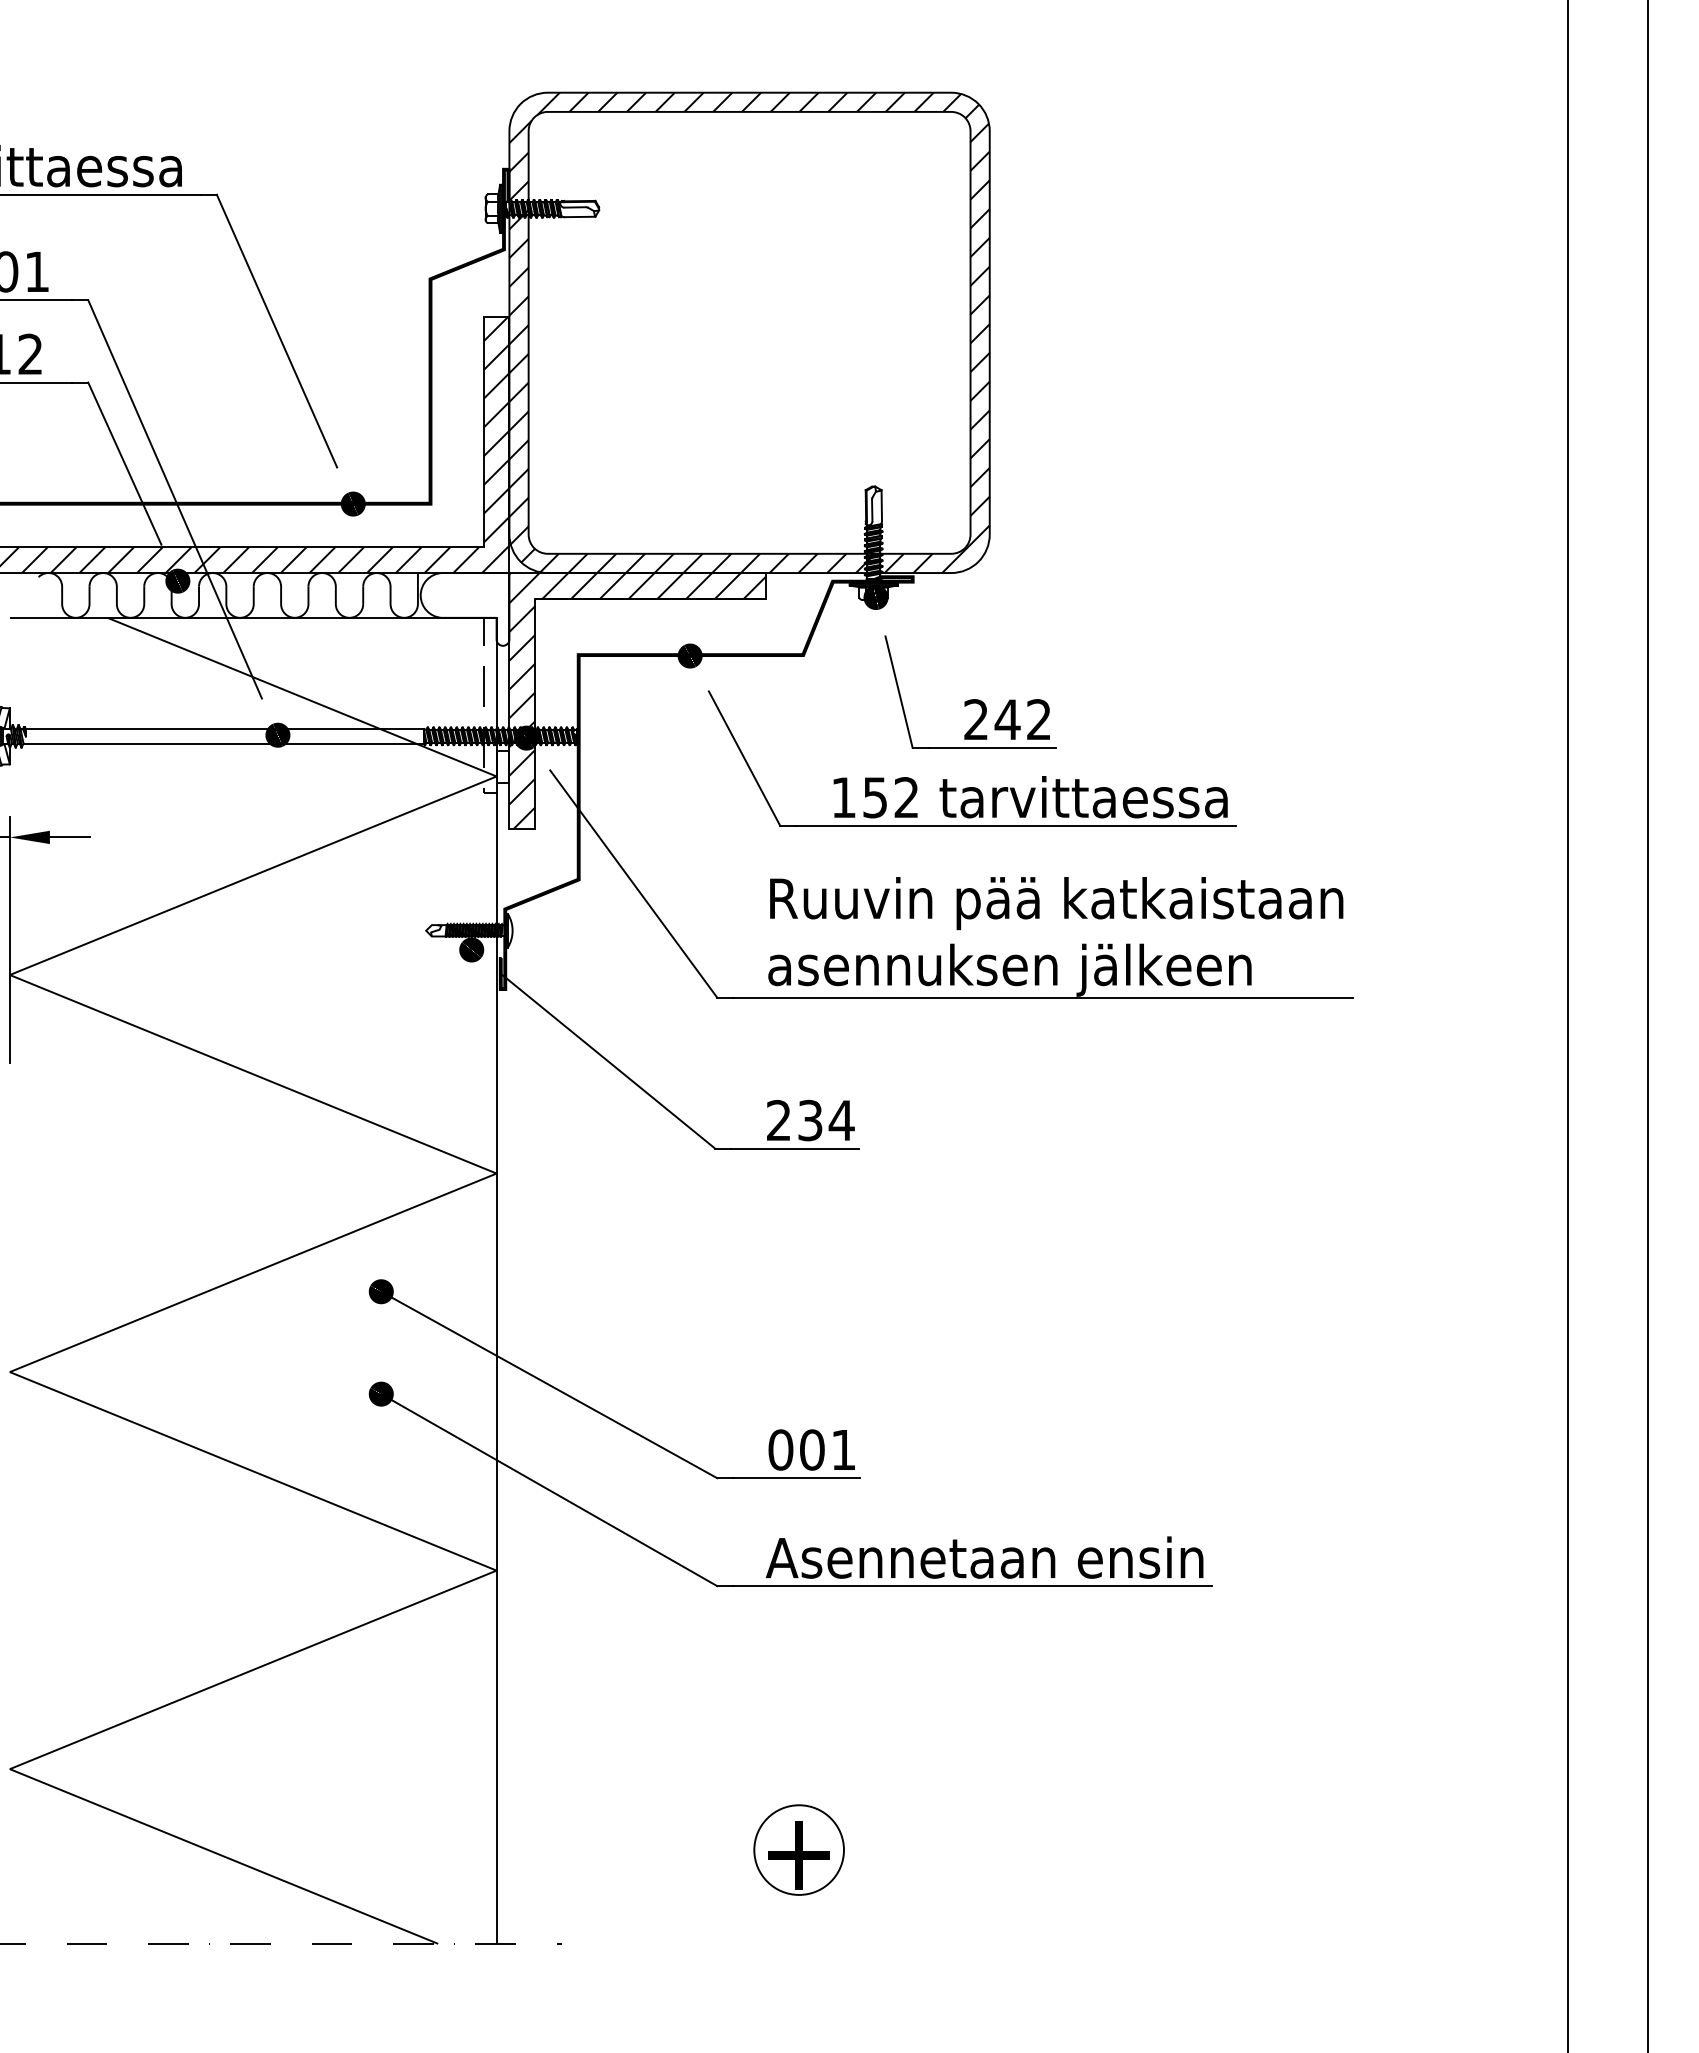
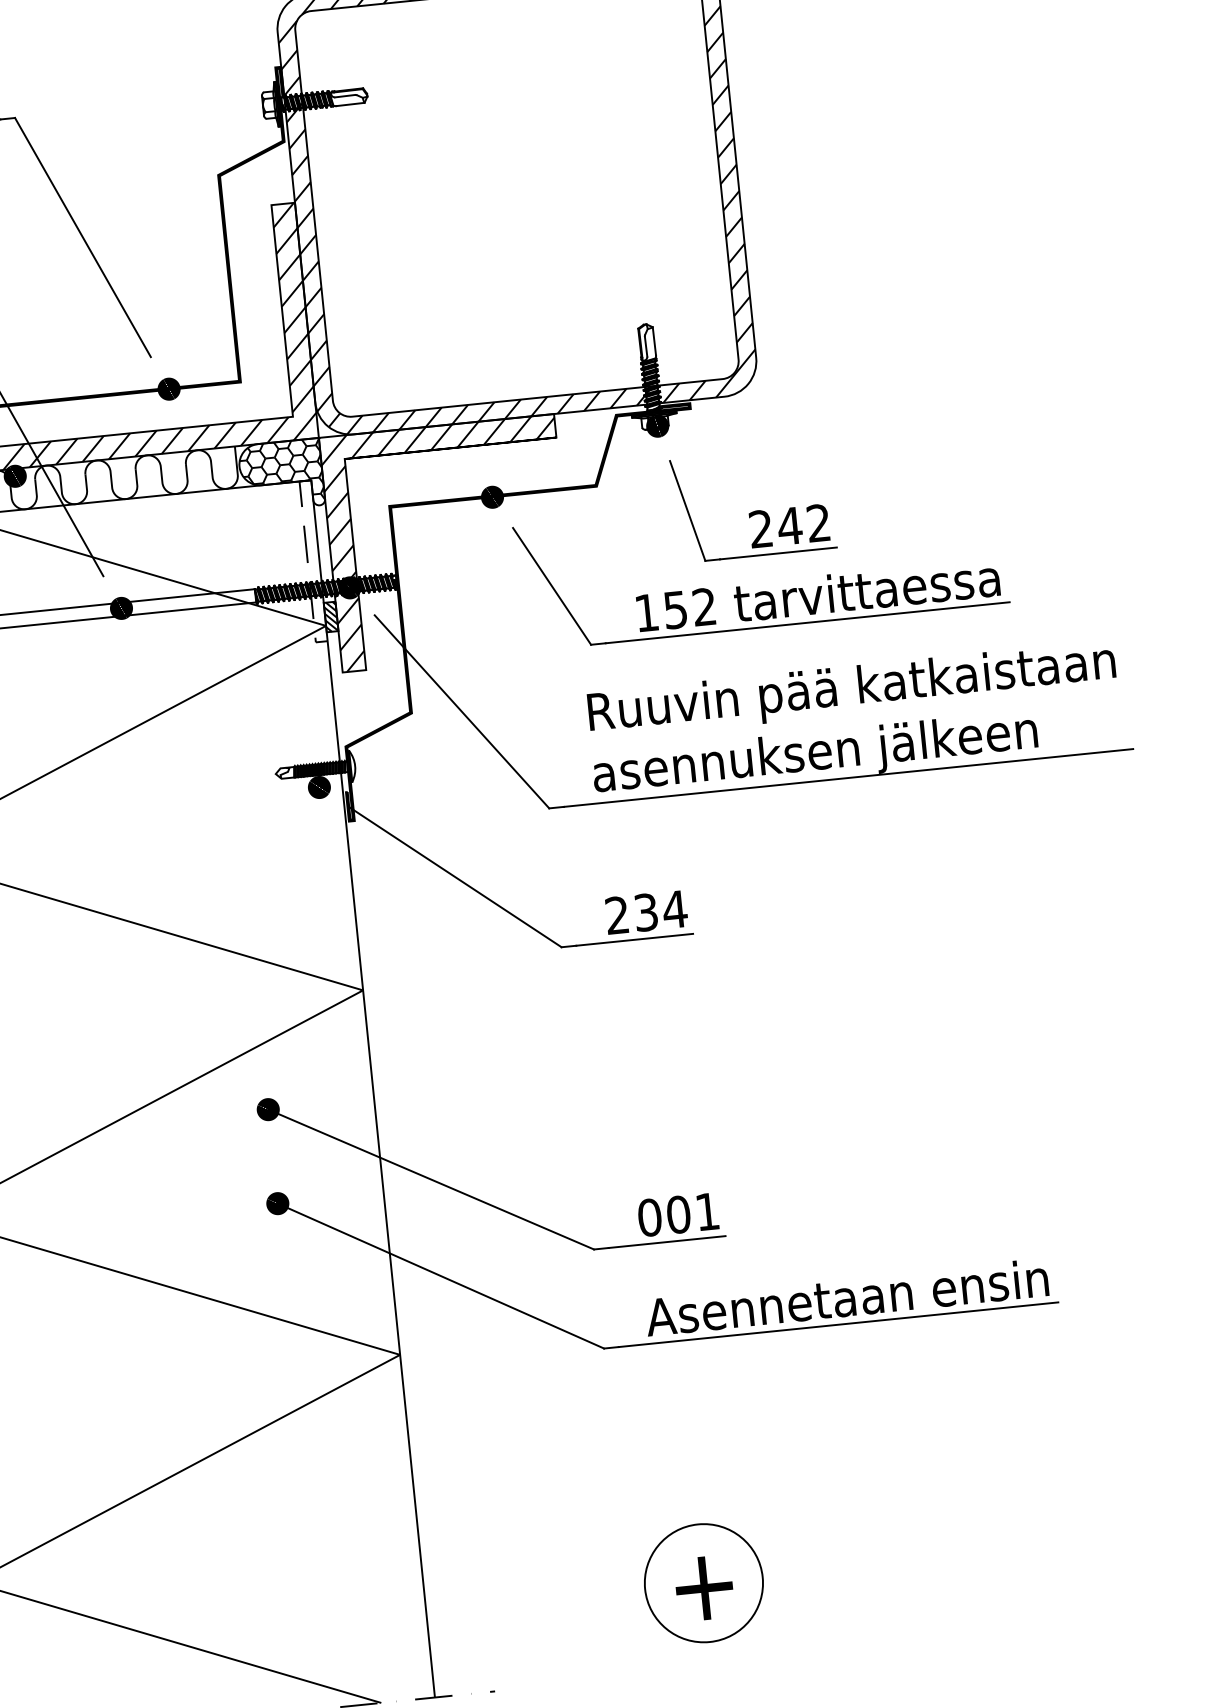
hatch: (465, 606) -> (281, 472), added
hatch: (502, 767) -> (330, 617), added
circle: (799, 1850) -> (704, 1583), size x1.43

